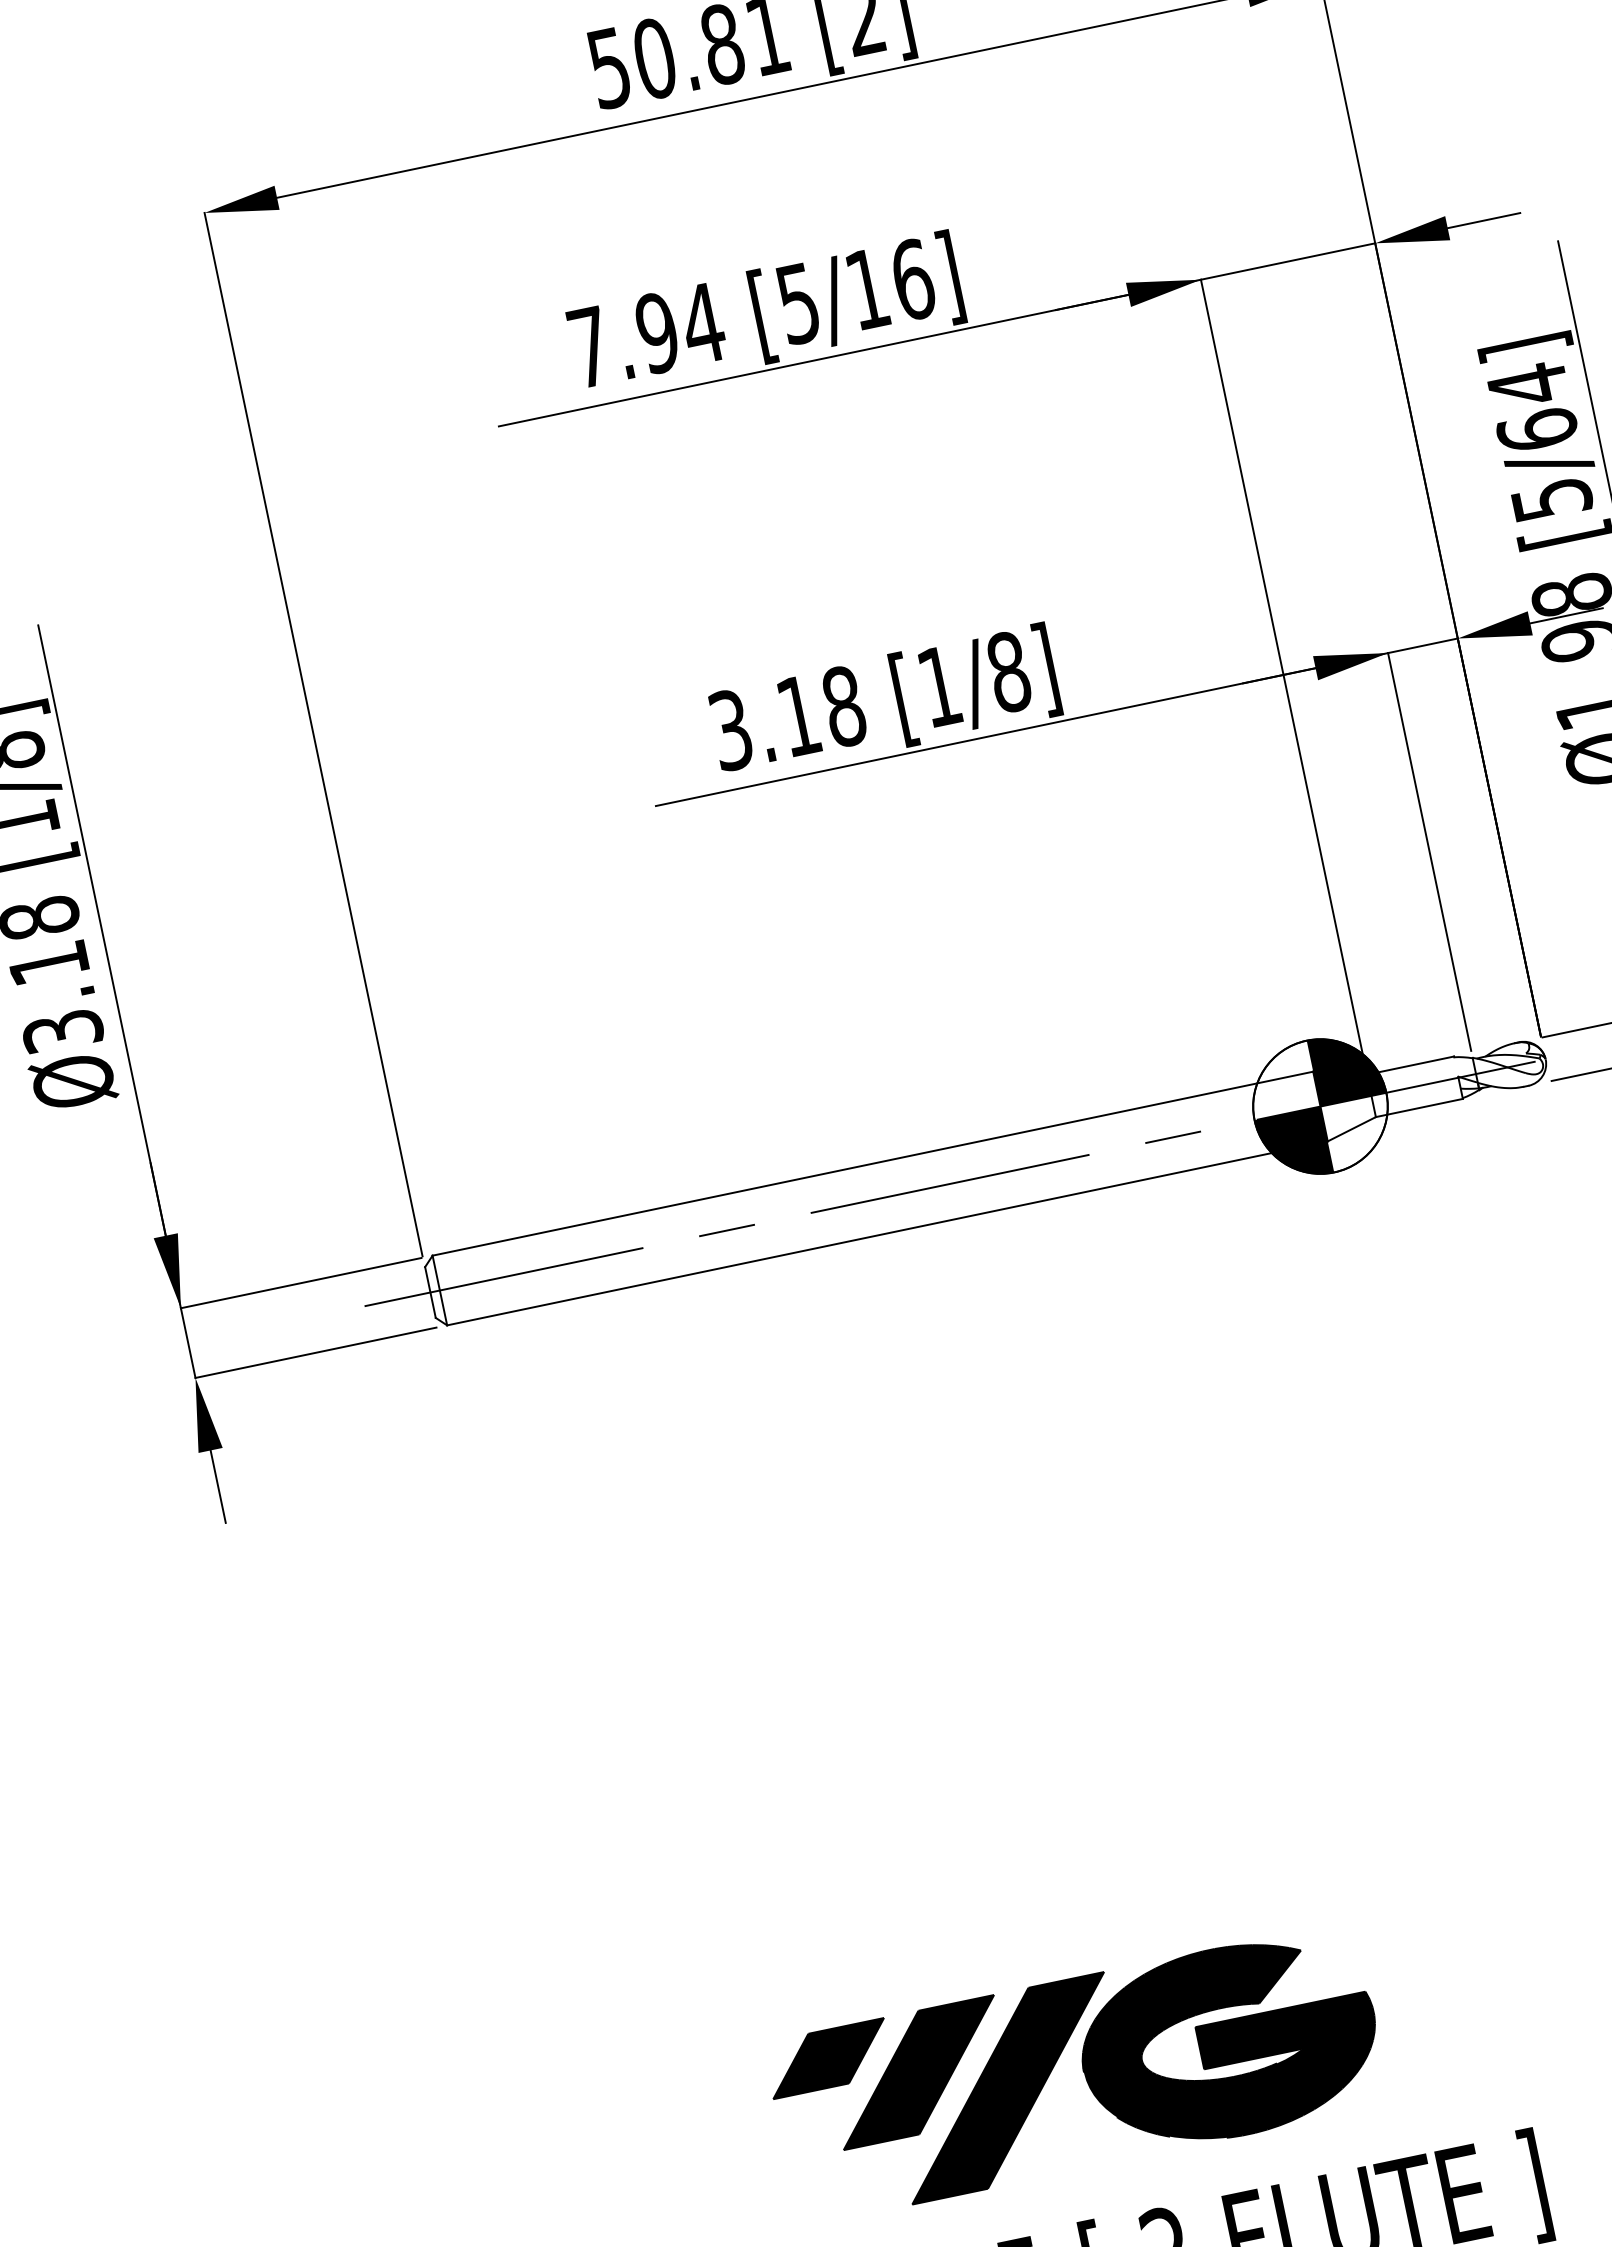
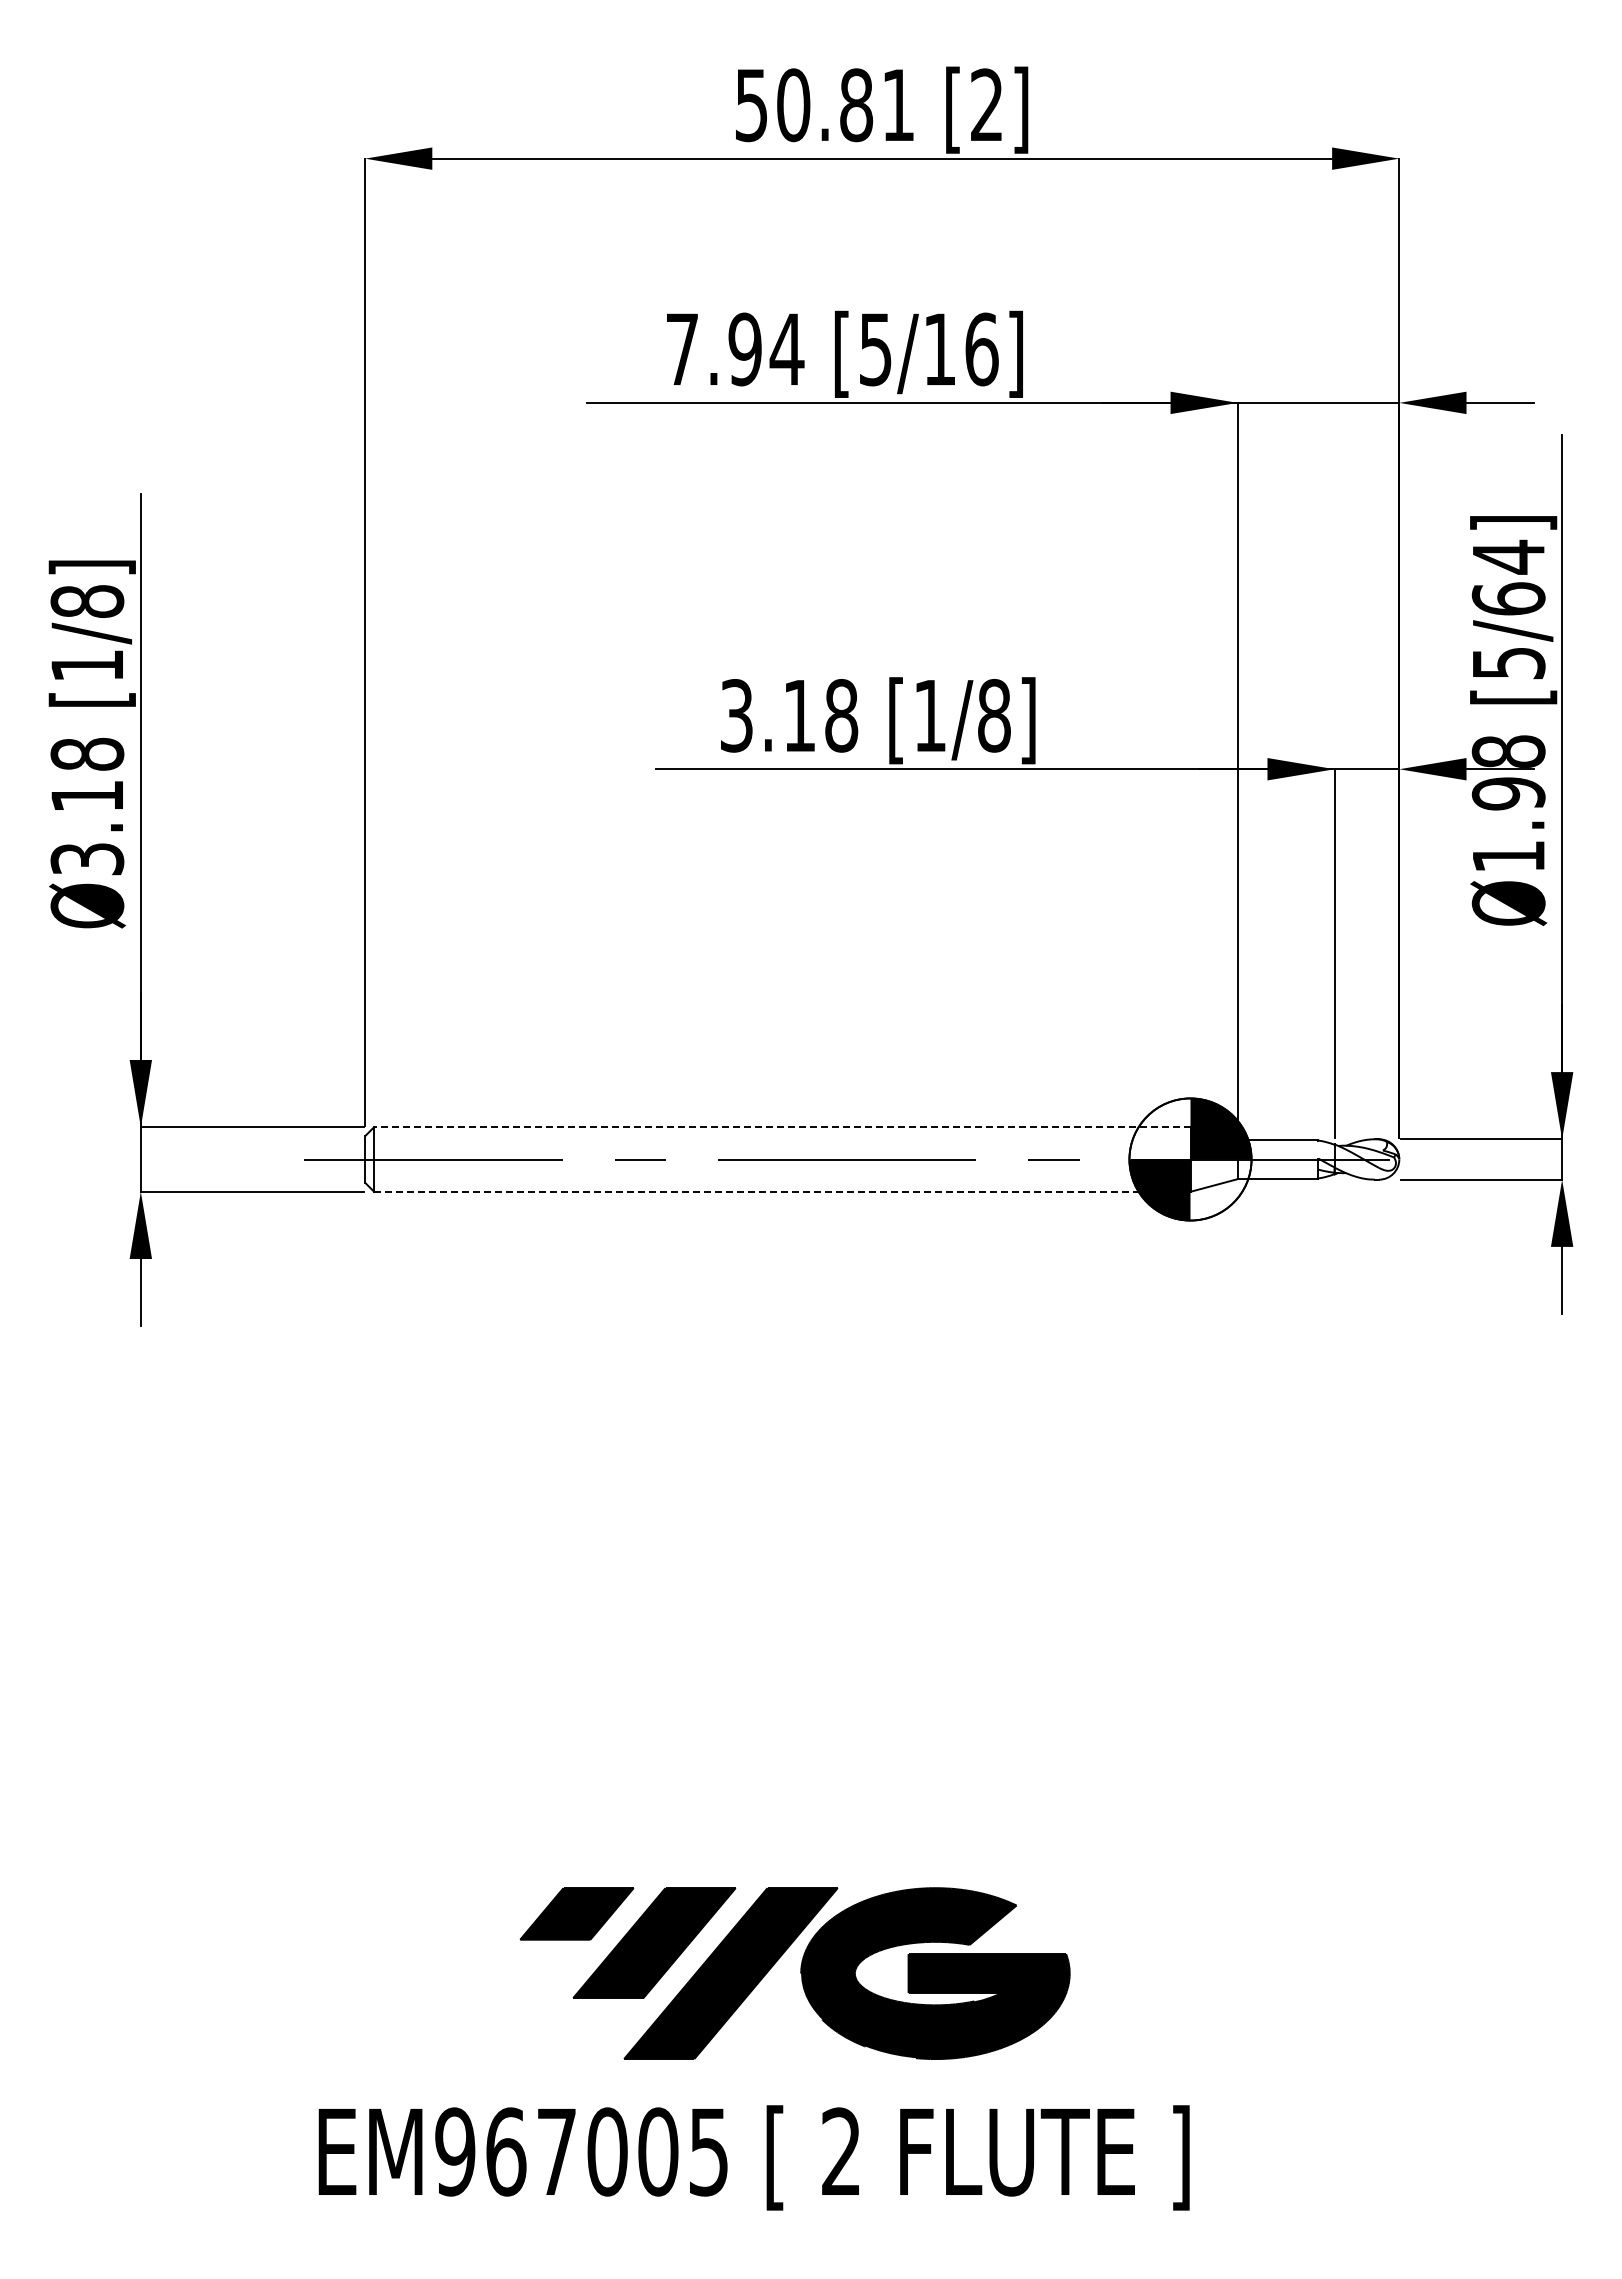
line: (872, 1164) -> (781, 1127), solid -> dashed
line: (887, 1233) -> (782, 1191), solid -> dashed

